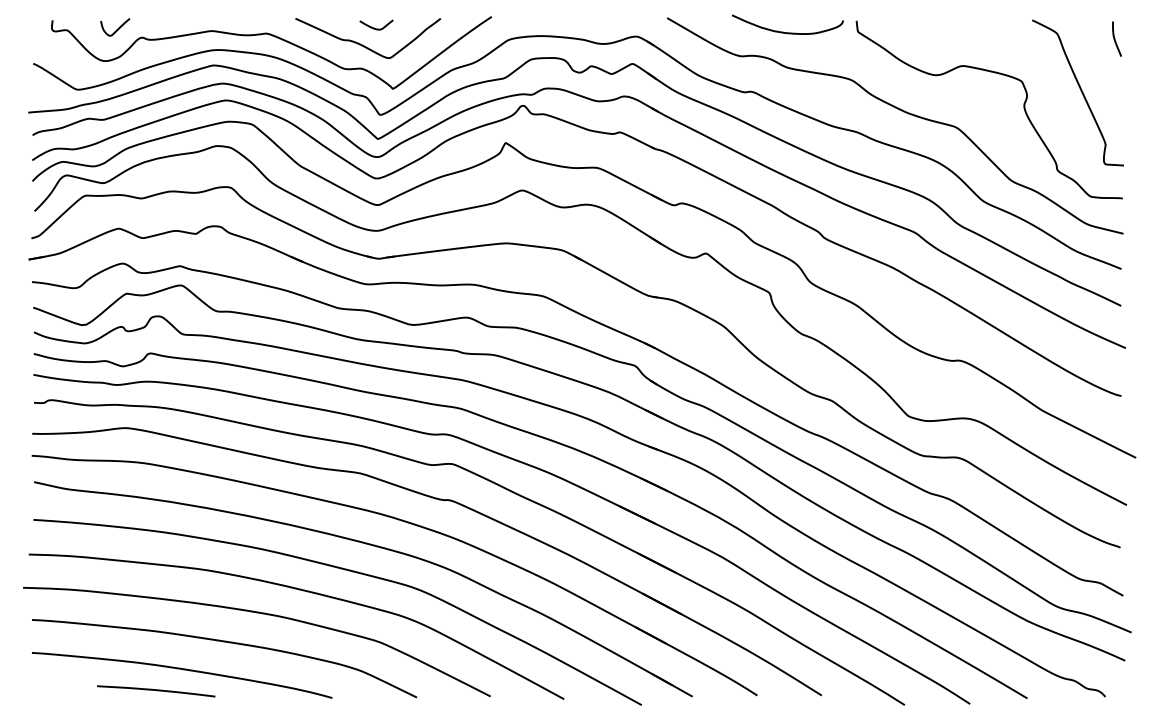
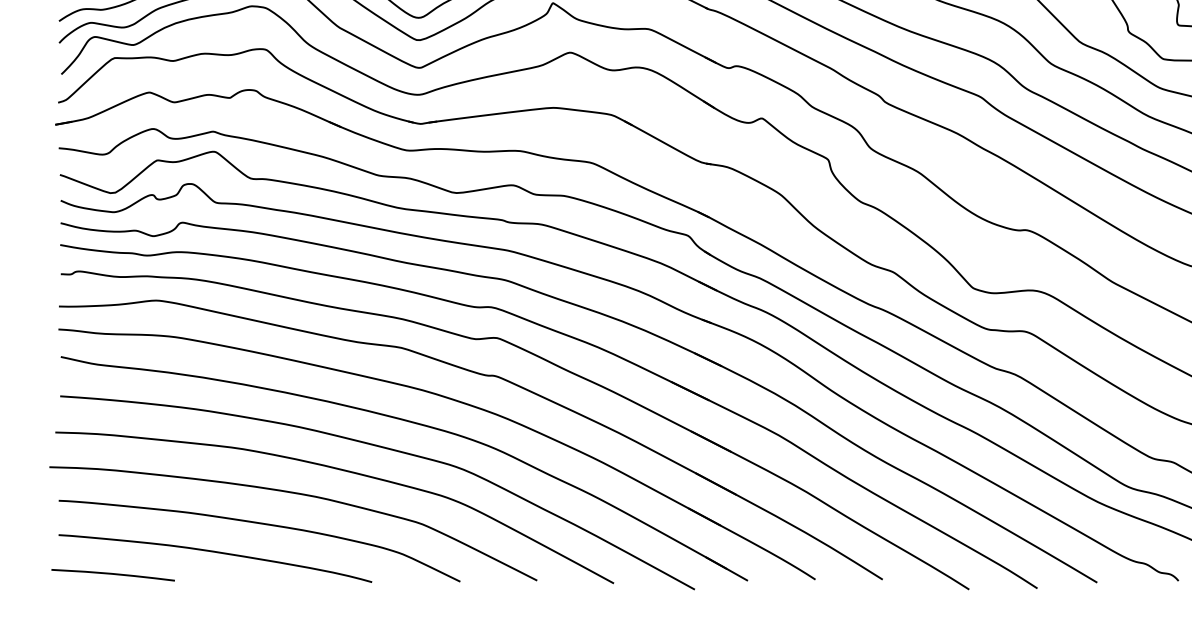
curve: (156, 691) -> (113, 575), moved

